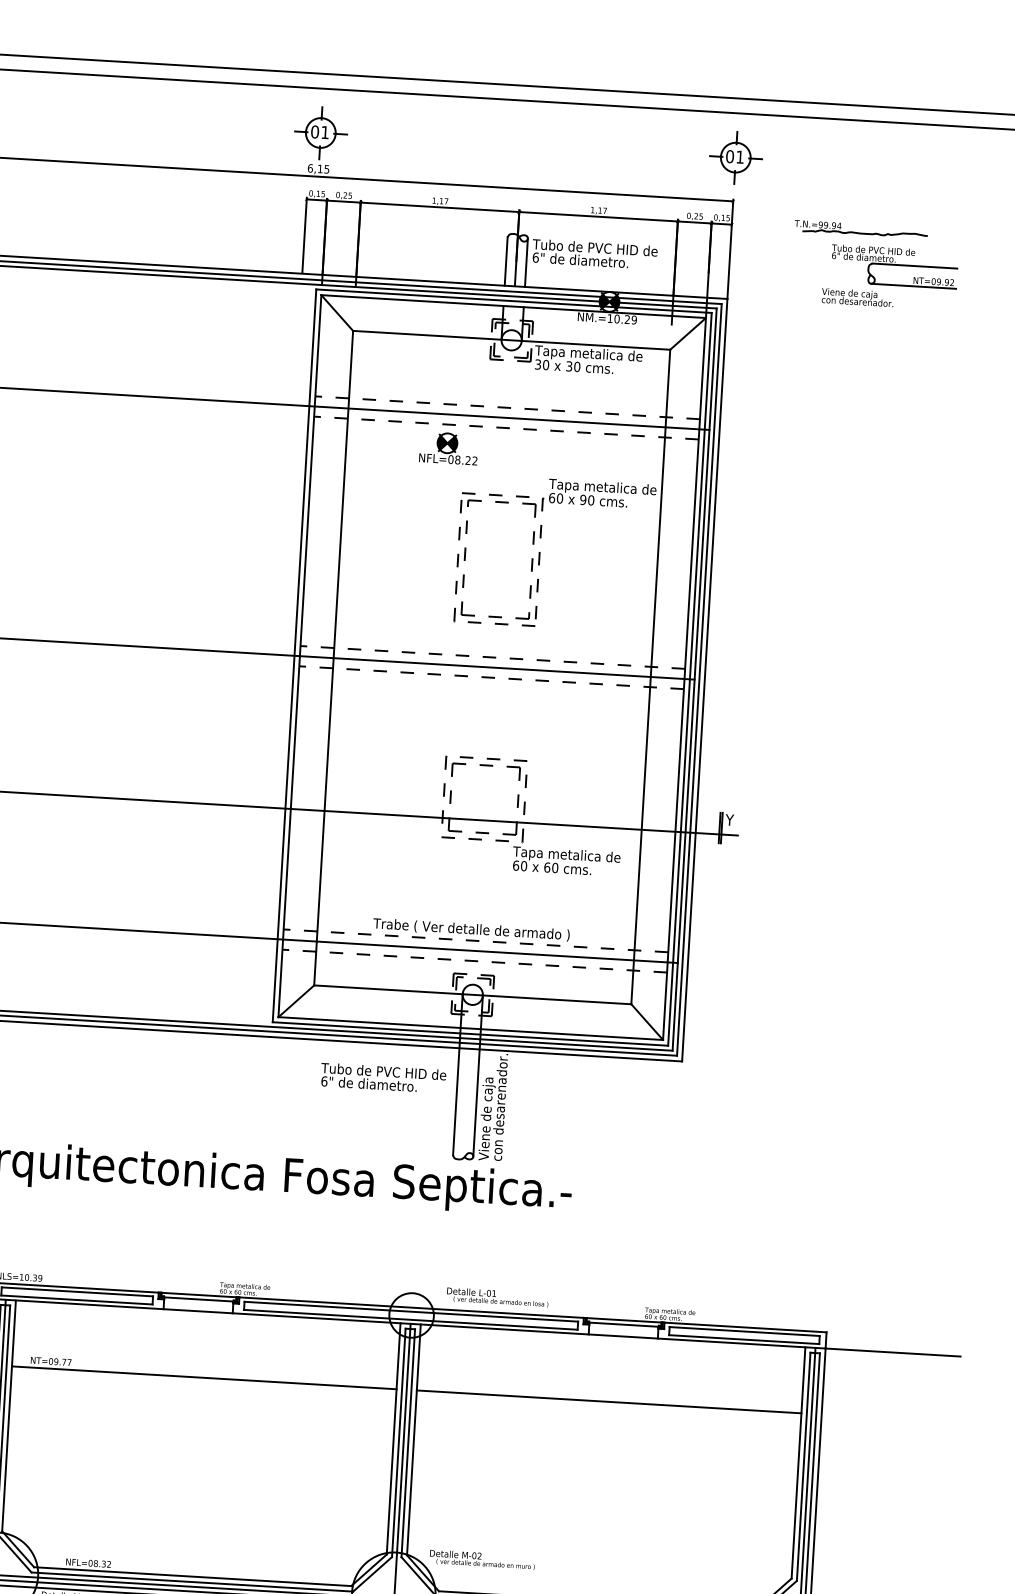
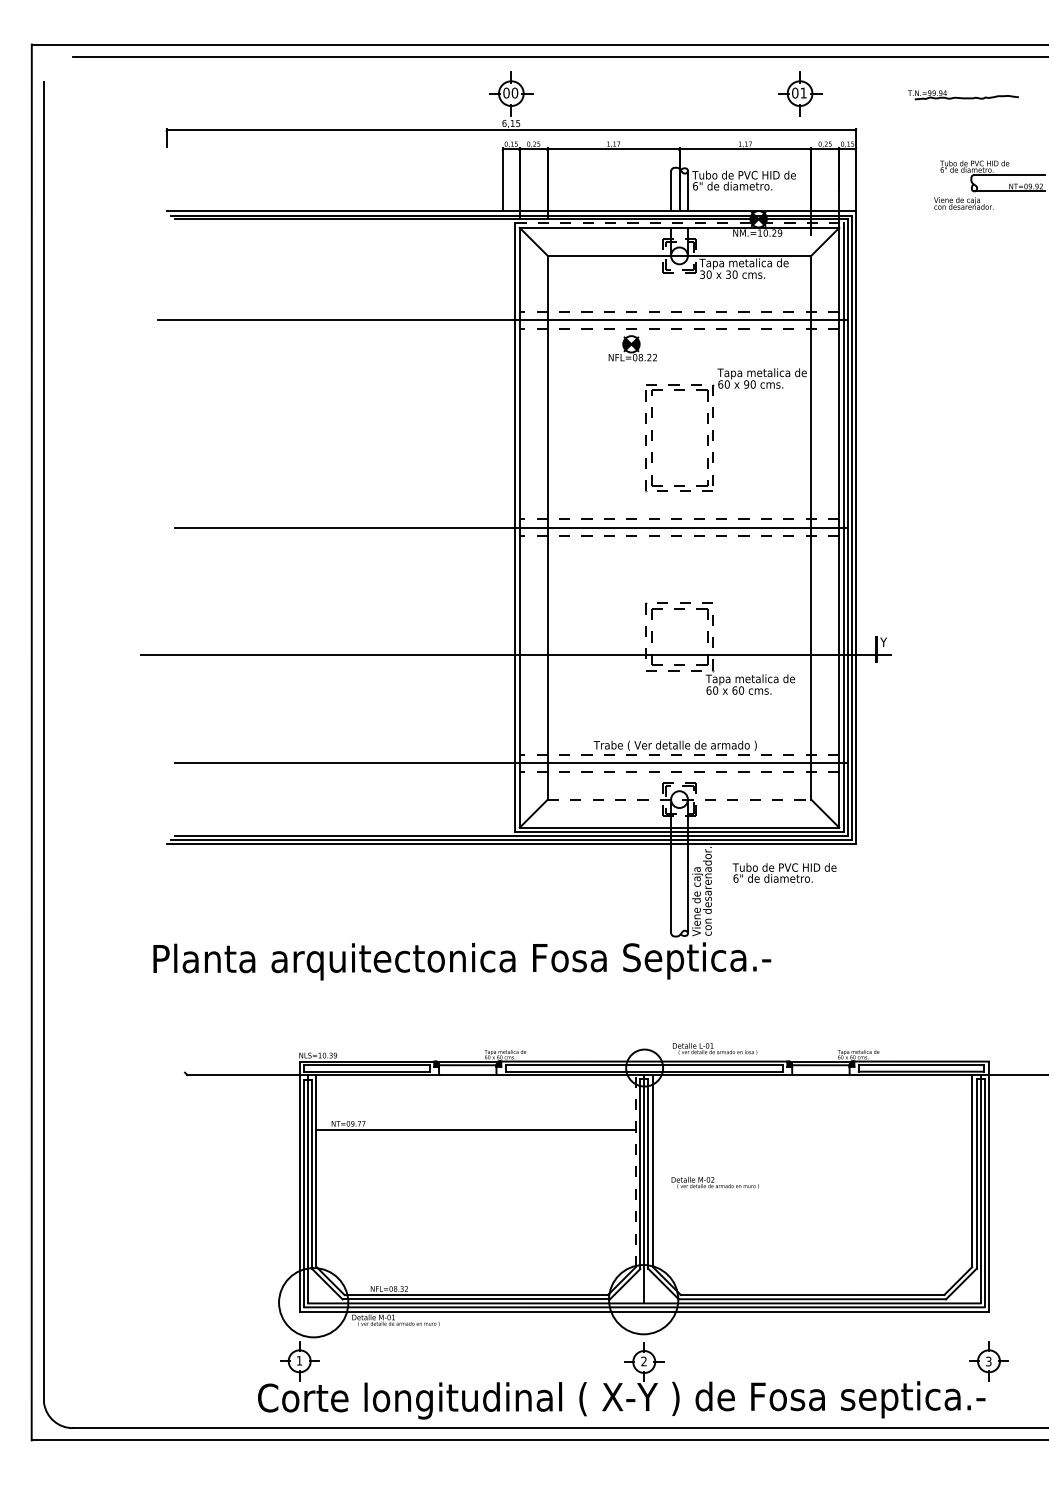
text: (324, 131) -> (514, 92), 01 -> 00
part: (736, 157) -> (800, 93), moved
part: (861, 230) -> (963, 95), moved
line: (515, 301) -> (680, 223), solid -> dashed
line: (472, 994) -> (679, 799), solid -> dashed
text: (383, 1077) -> (784, 872), moved
line: (609, 1401) -> (812, 1129), removed
line: (393, 1438) -> (635, 1170), solid -> dashed
text: (481, 1559) -> (714, 1182), moved

